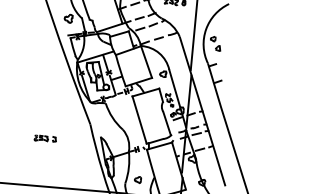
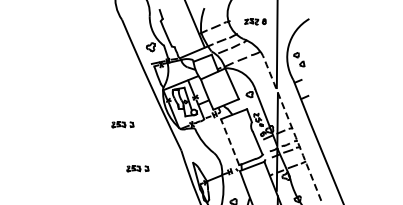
part: (33, 93) -> (122, 124), added
arc: (202, 111) -> (292, 128), solid -> dashed
line: (139, 120) -> (230, 142), solid -> dashed

